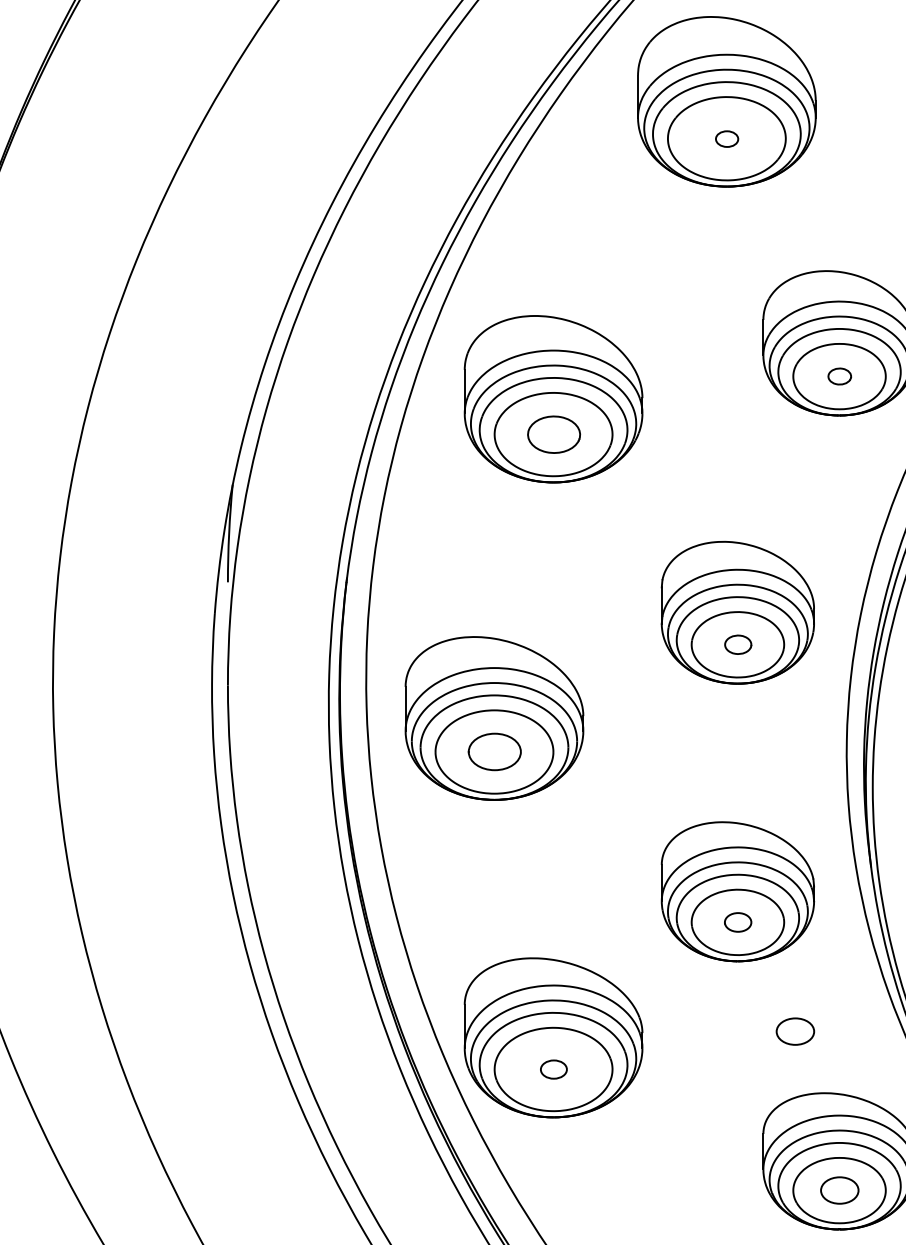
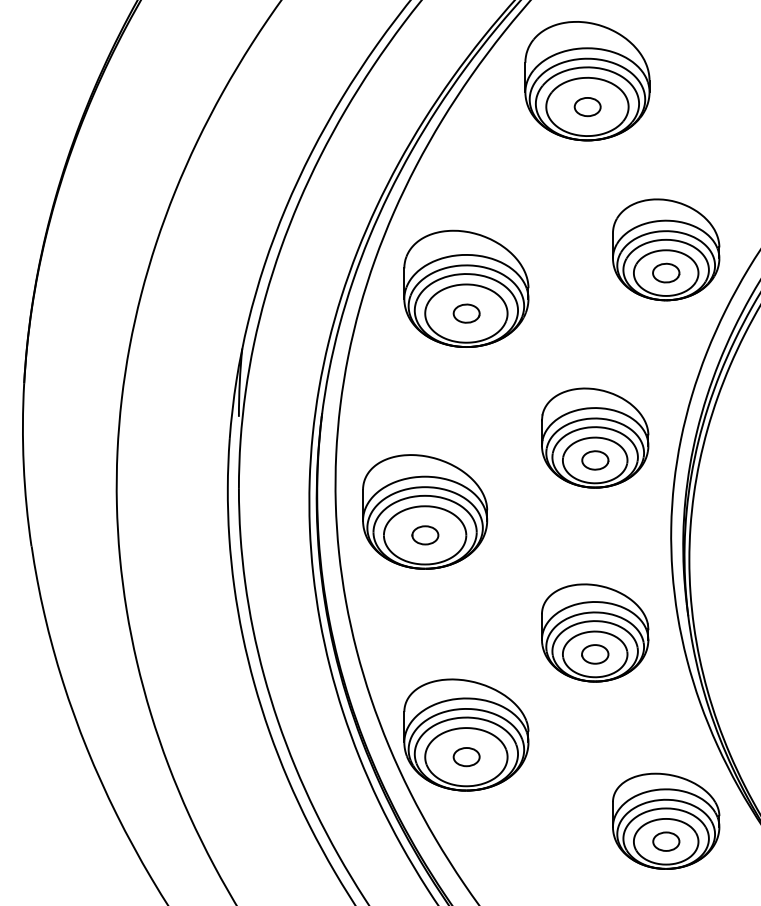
part: (726, 139) -> (587, 107), size x1.67
part: (840, 375) -> (666, 272), size x1.67
part: (553, 434) -> (466, 313), size x0.71
part: (738, 644) -> (595, 460), size x1.43
part: (495, 752) -> (425, 535), size x0.71
part: (738, 922) -> (595, 654), size x1.43
part: (795, 1031) -> (635, 730), removed
part: (553, 1069) -> (466, 757), size x1.43

